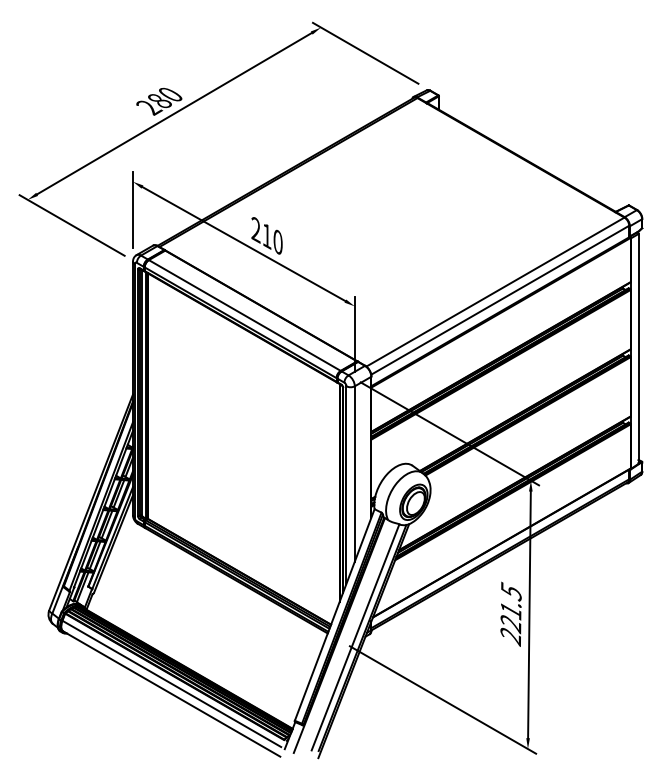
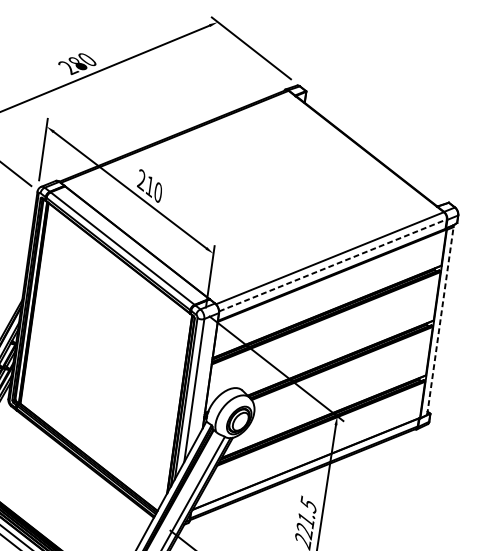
line: (500, 300) -> (333, 265), solid -> dashed
line: (638, 348) -> (440, 320), solid -> dashed

